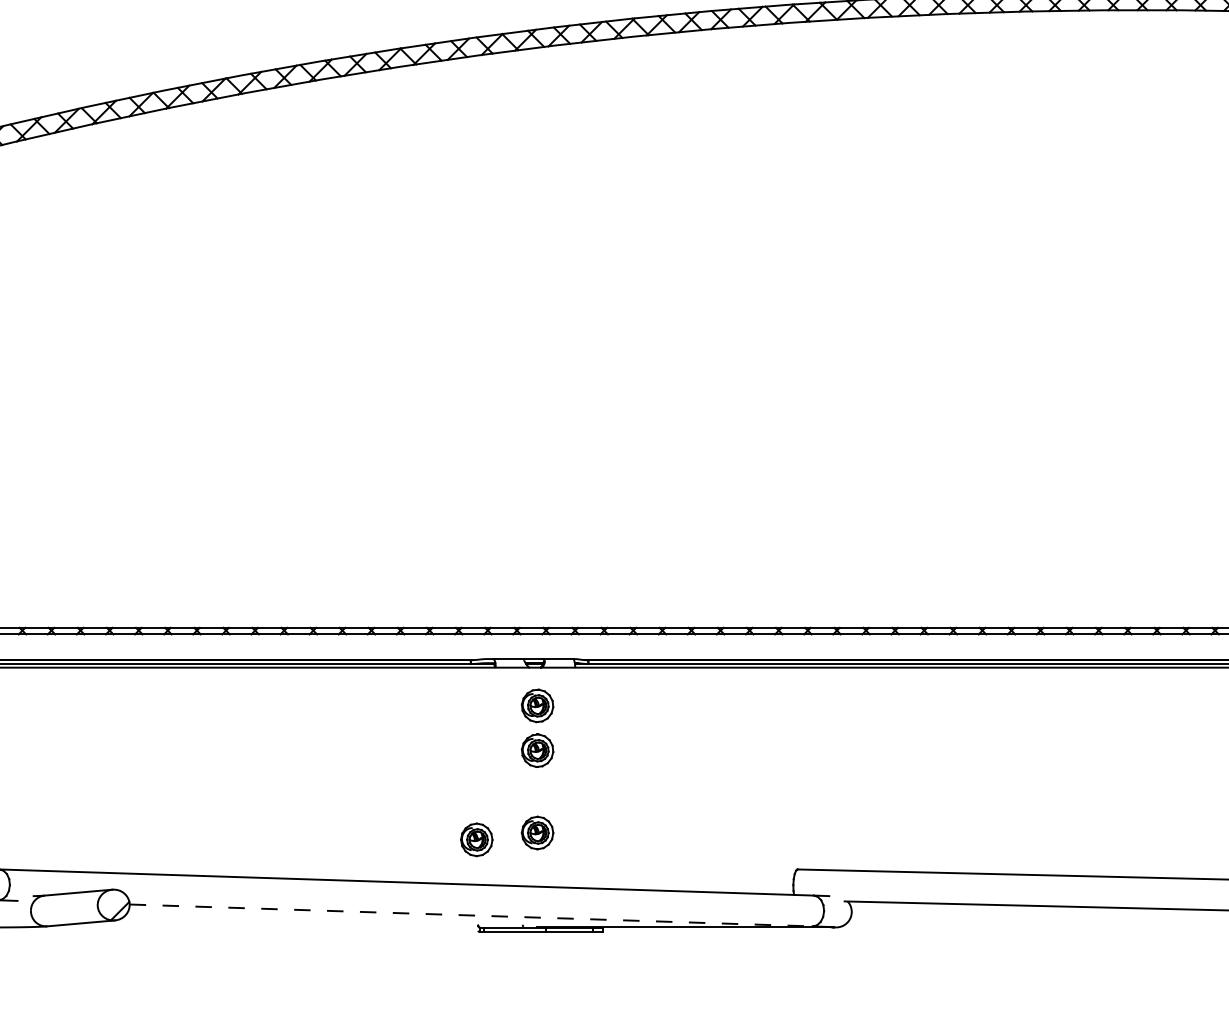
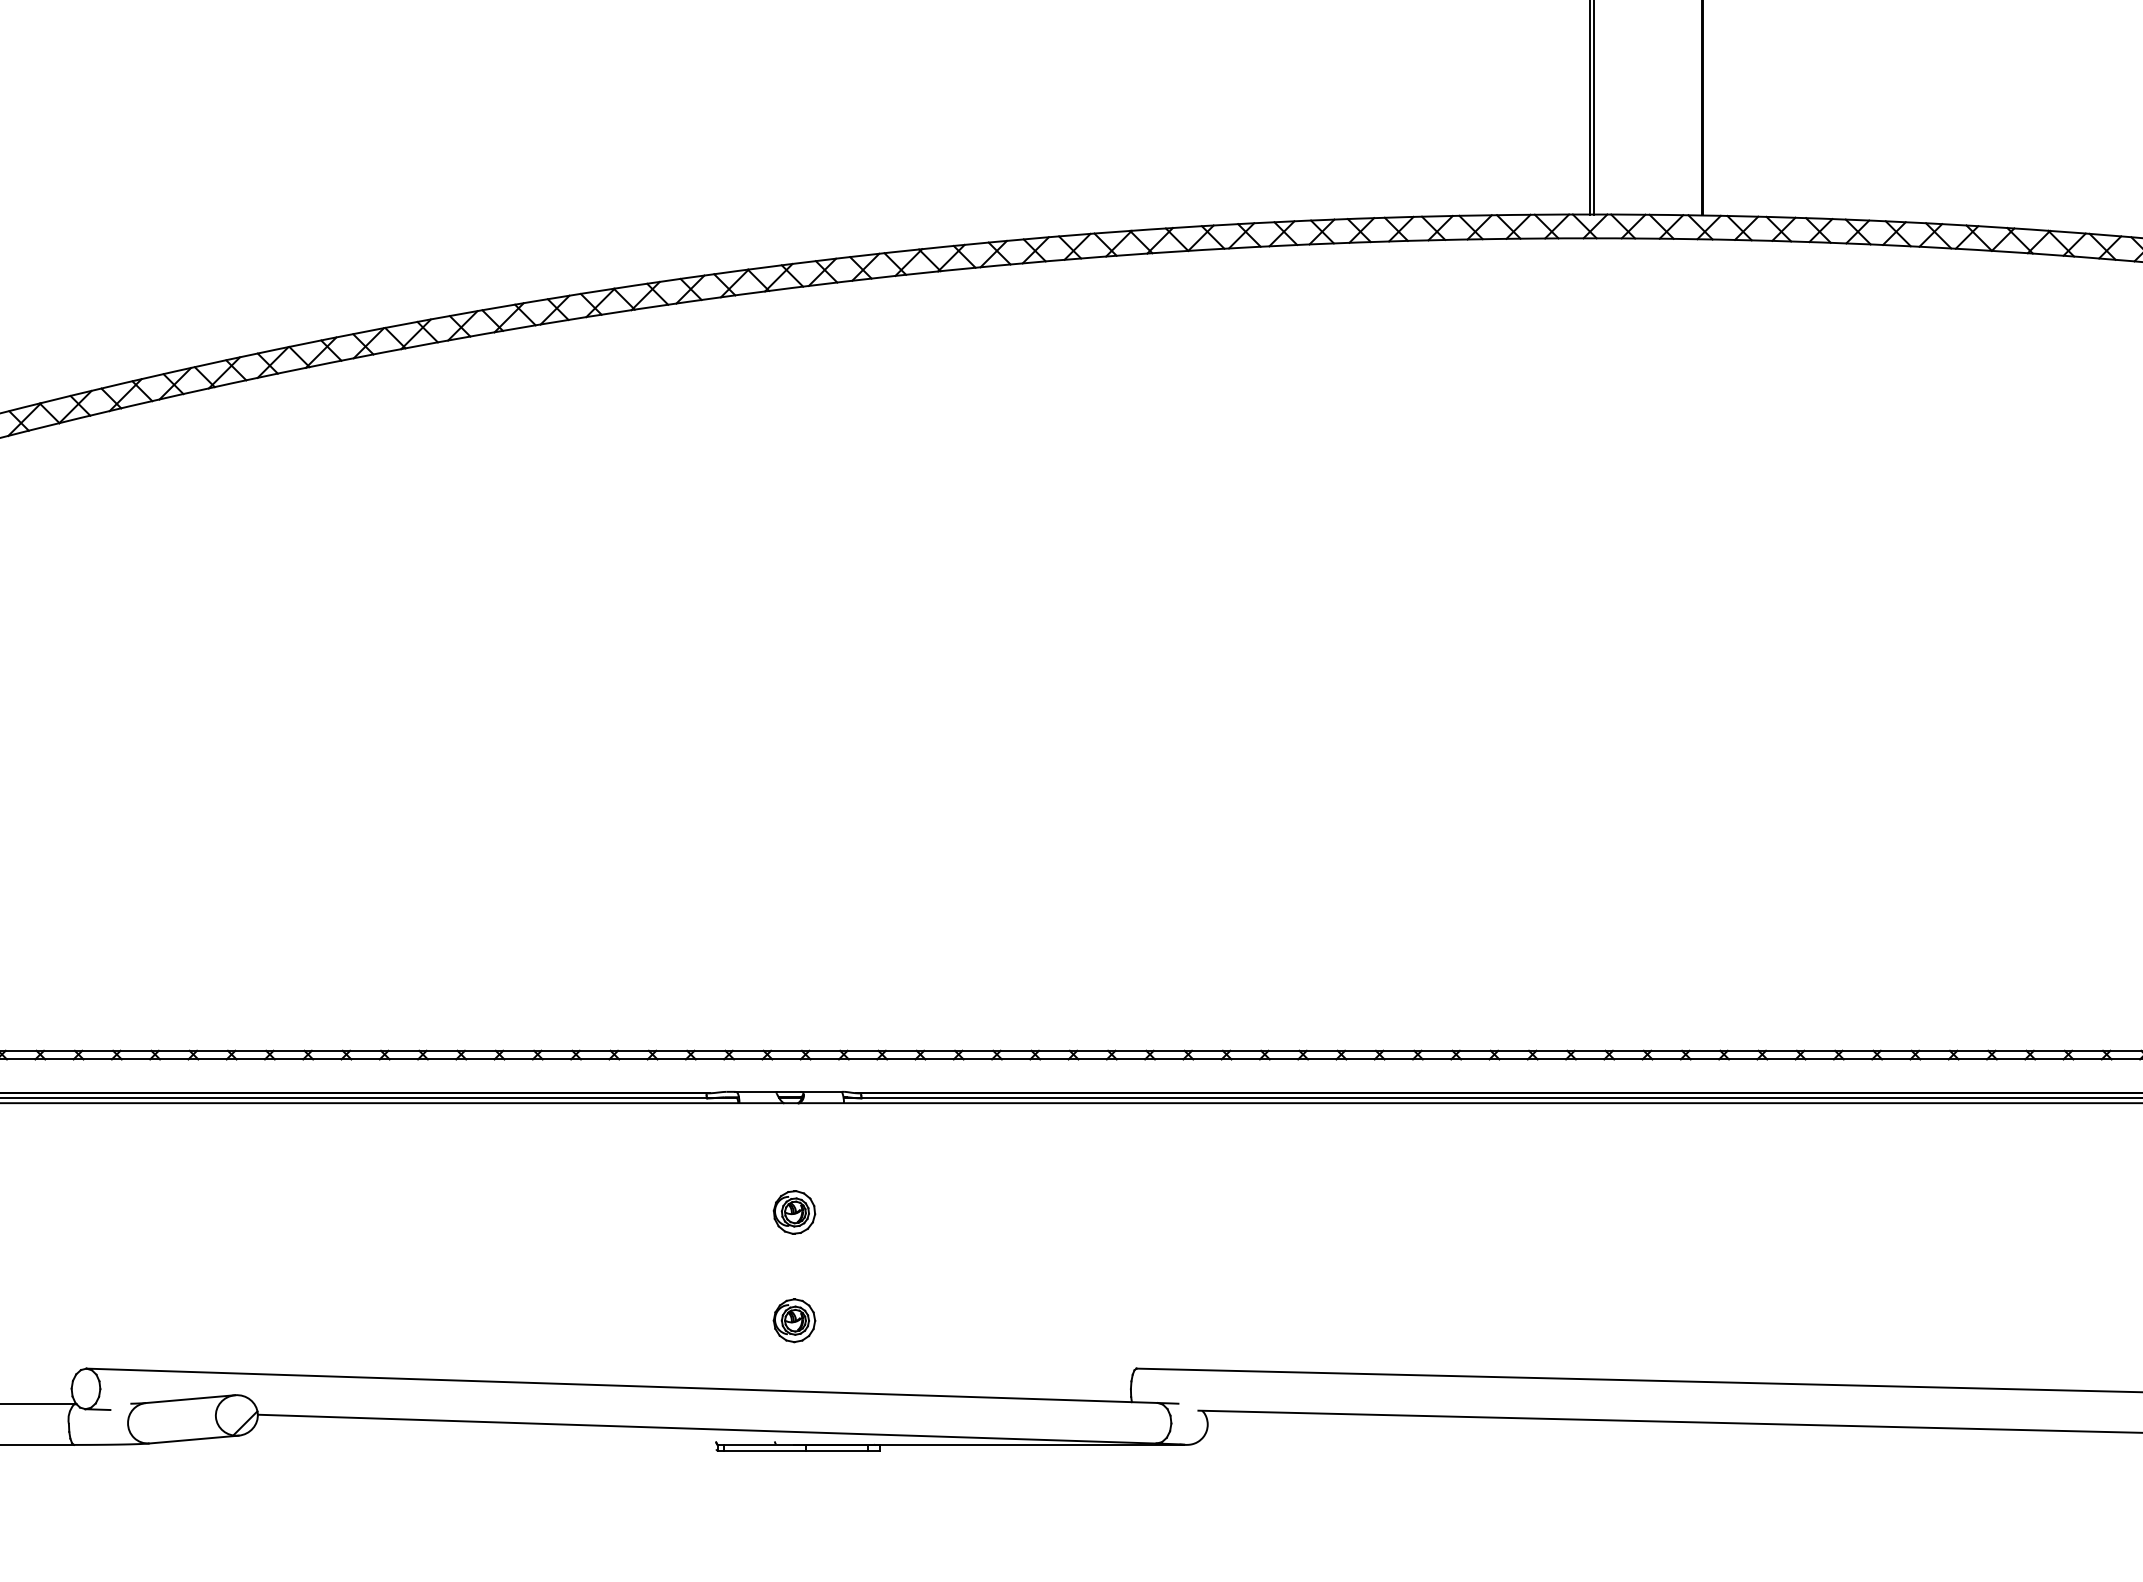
part: (537, 705) -> (794, 1153), removed
part: (476, 839) -> (714, 1329), removed
line: (471, 915) -> (707, 1429), dashed -> solid

